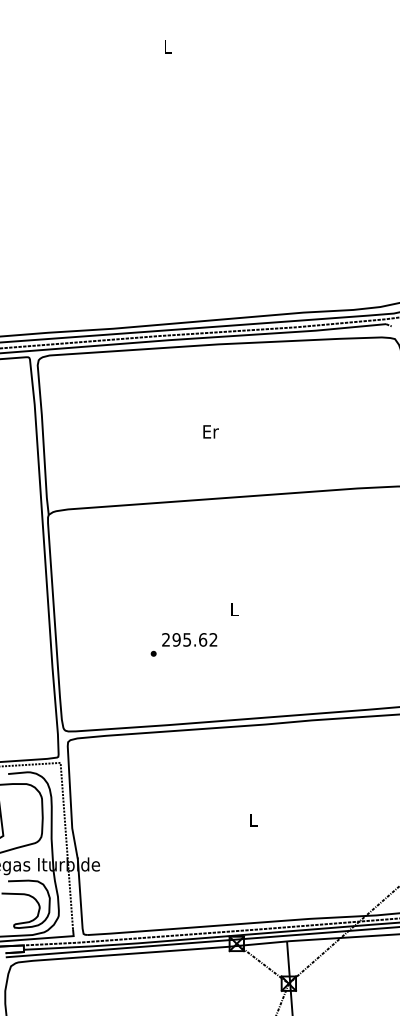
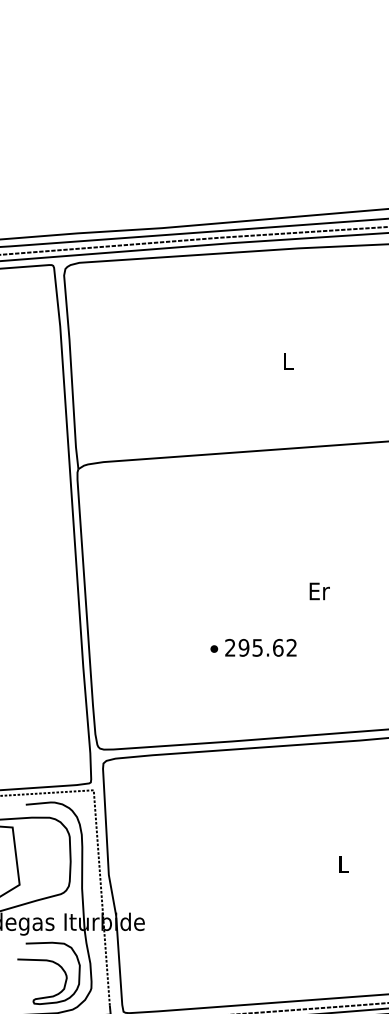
text: (210, 431) -> (287, 361), Er -> L
text: (234, 608) -> (318, 590), L -> Er
text: (189, 639) -> (260, 647), moved

